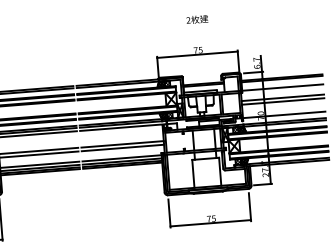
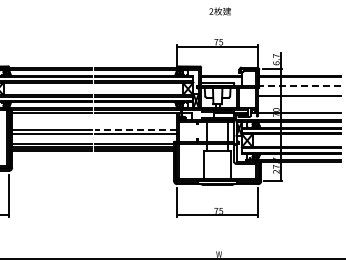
line: (281, 87) -> (298, 85), solid -> dashed
line: (283, 101) -> (299, 99), removed
line: (122, 143) -> (135, 129), solid -> dashed

